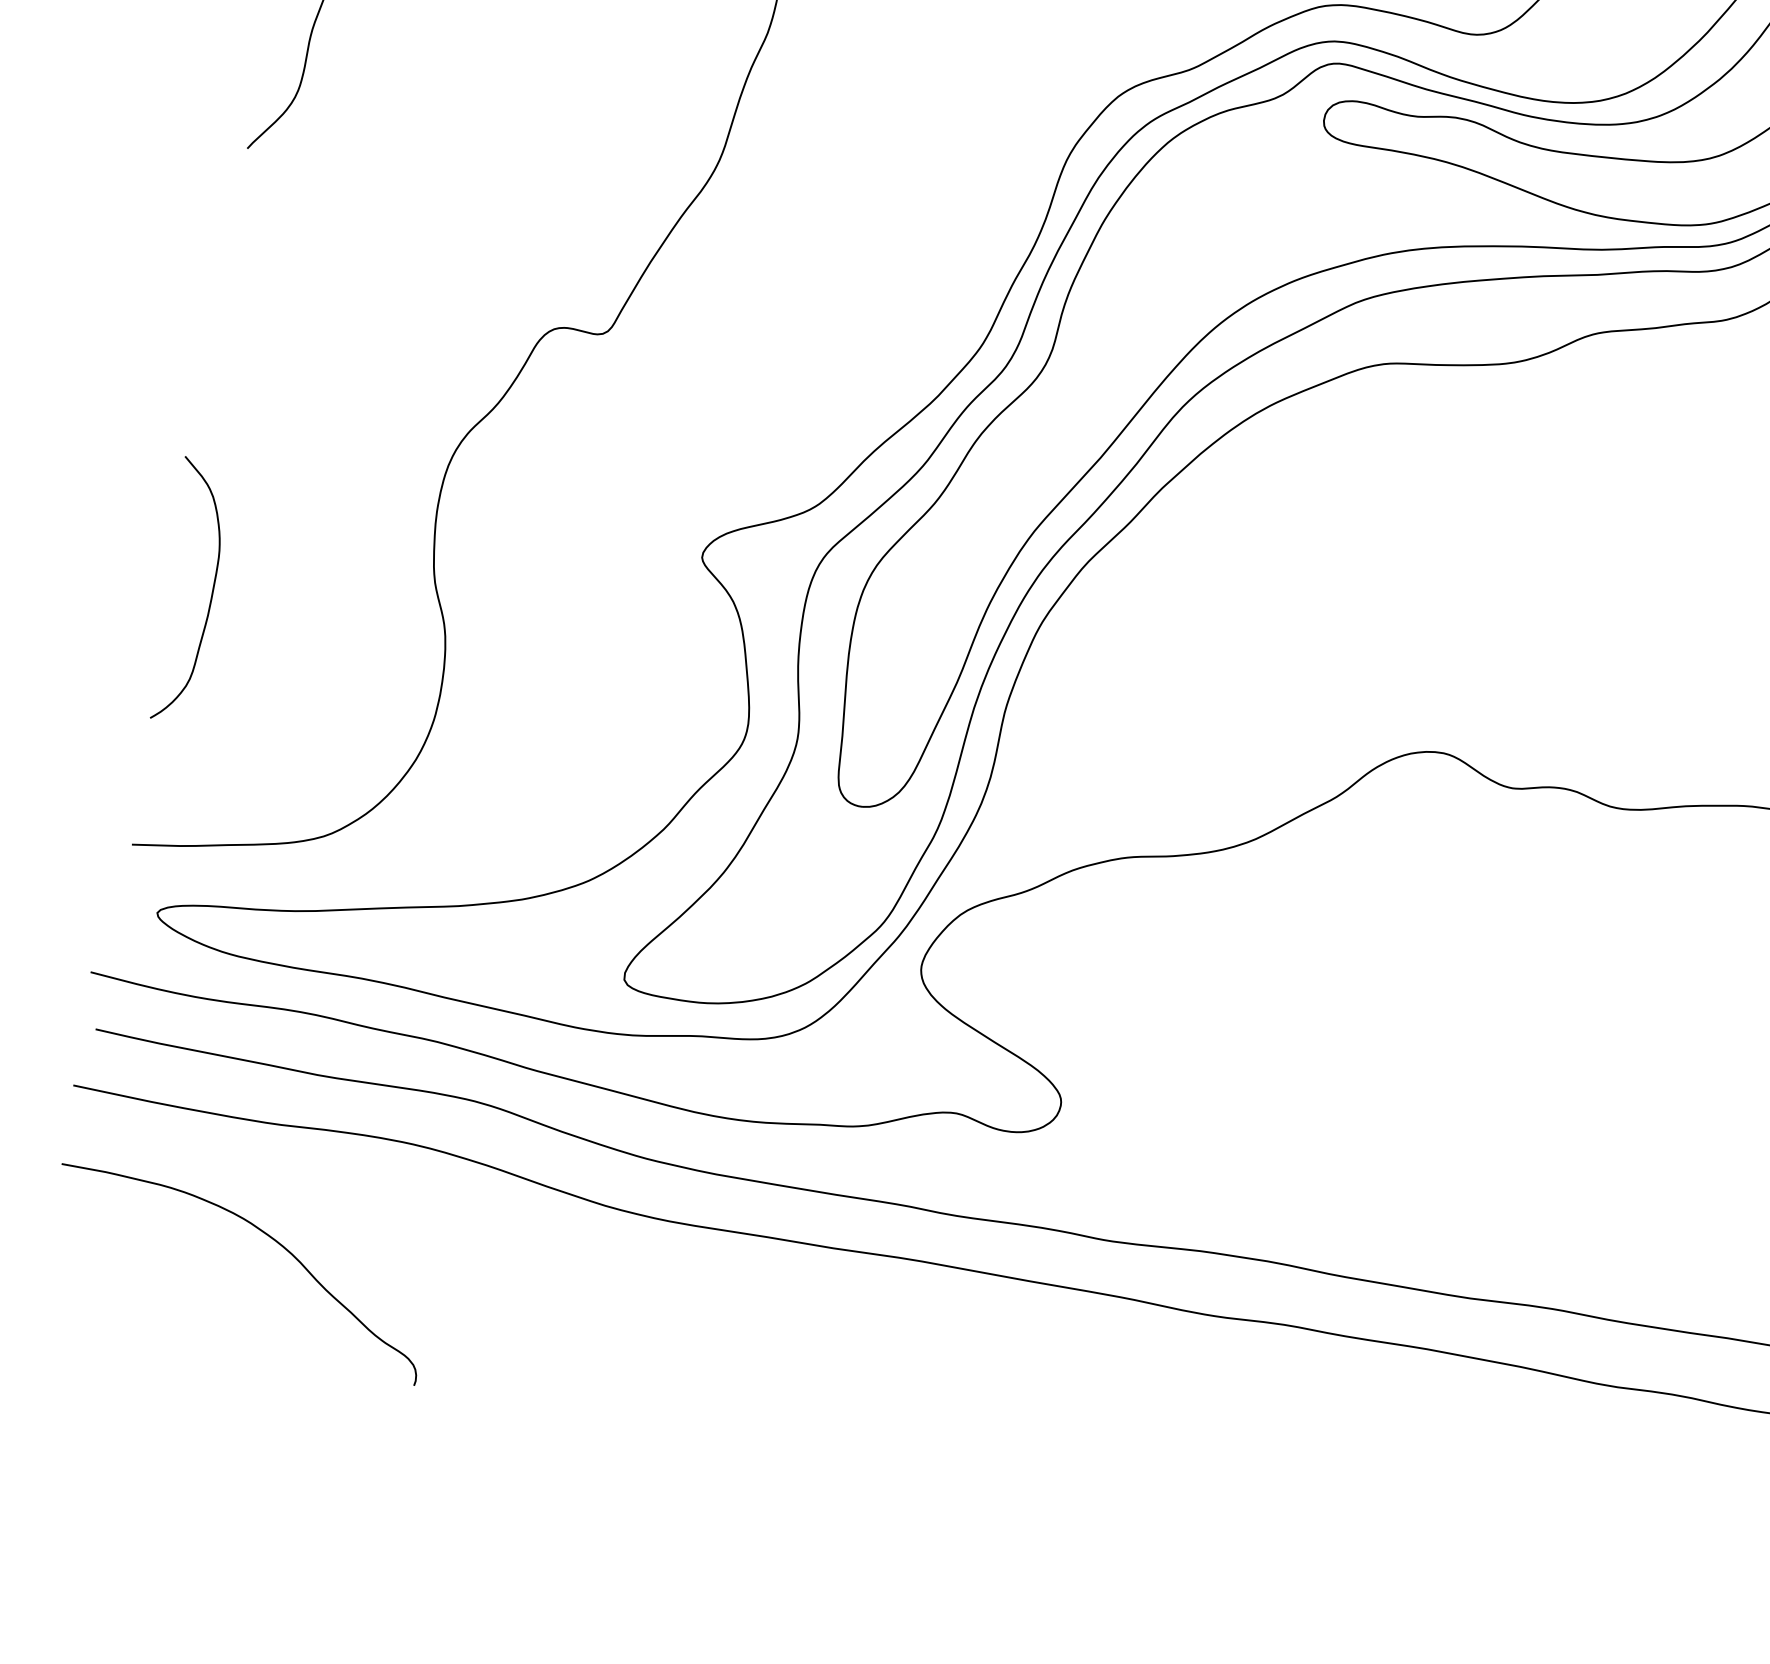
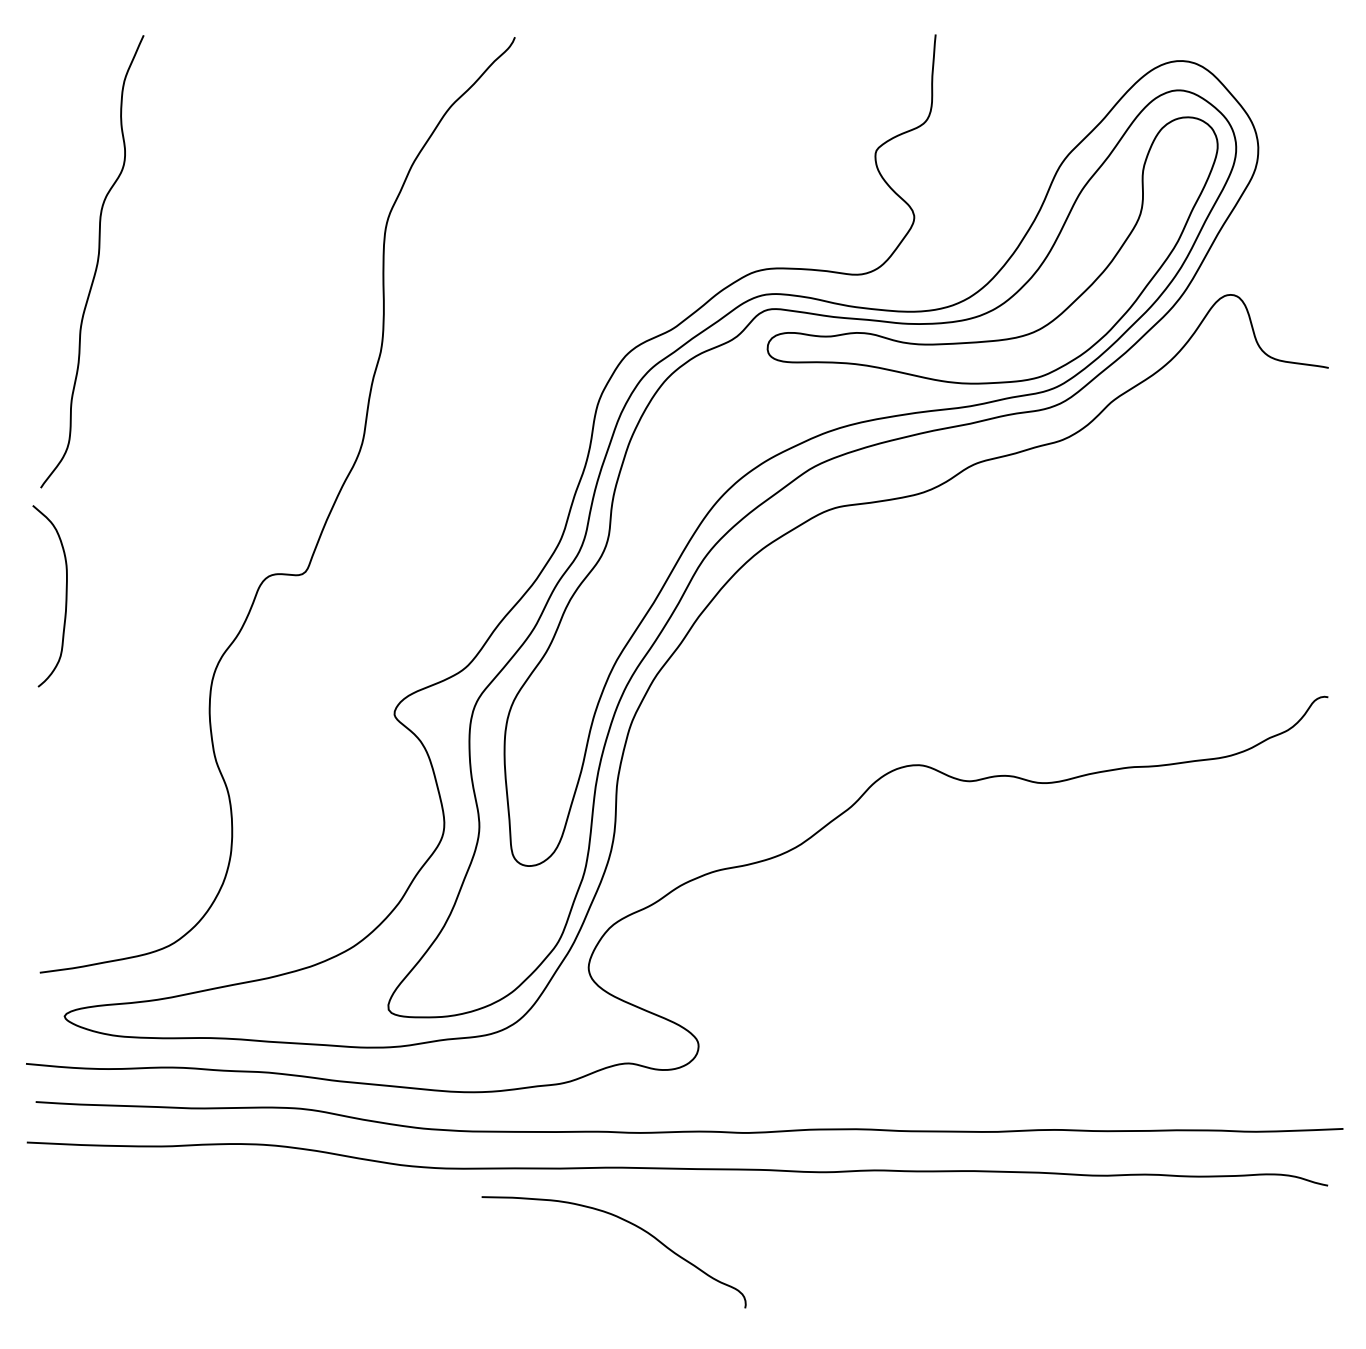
curve: (210, 594) -> (65, 596), moved
curve: (261, 1232) -> (624, 1221), moved

